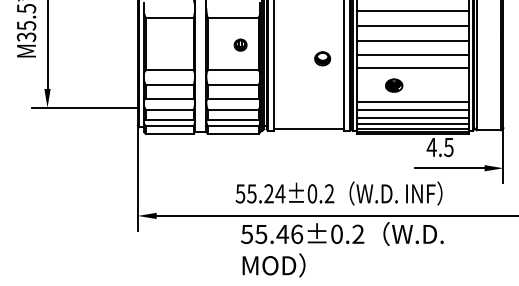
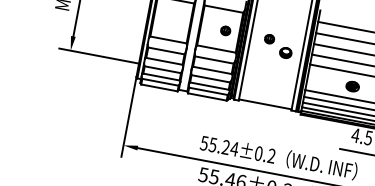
part: (298, 44) -> (269, 38), added
part: (394, 85) -> (352, 86), moved

